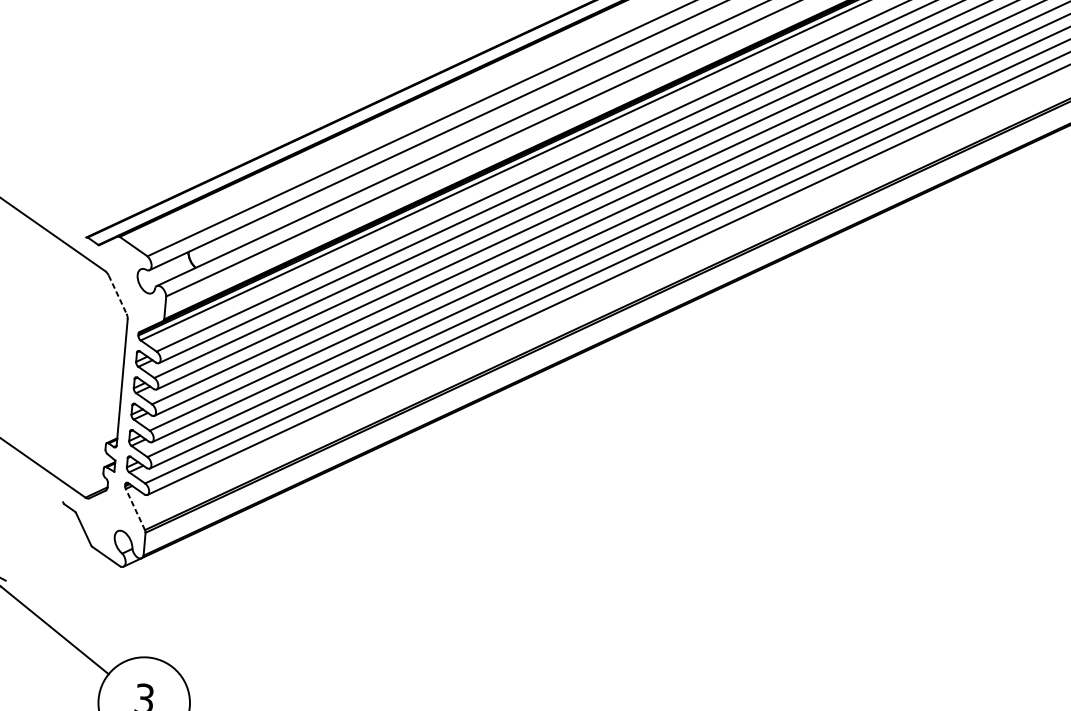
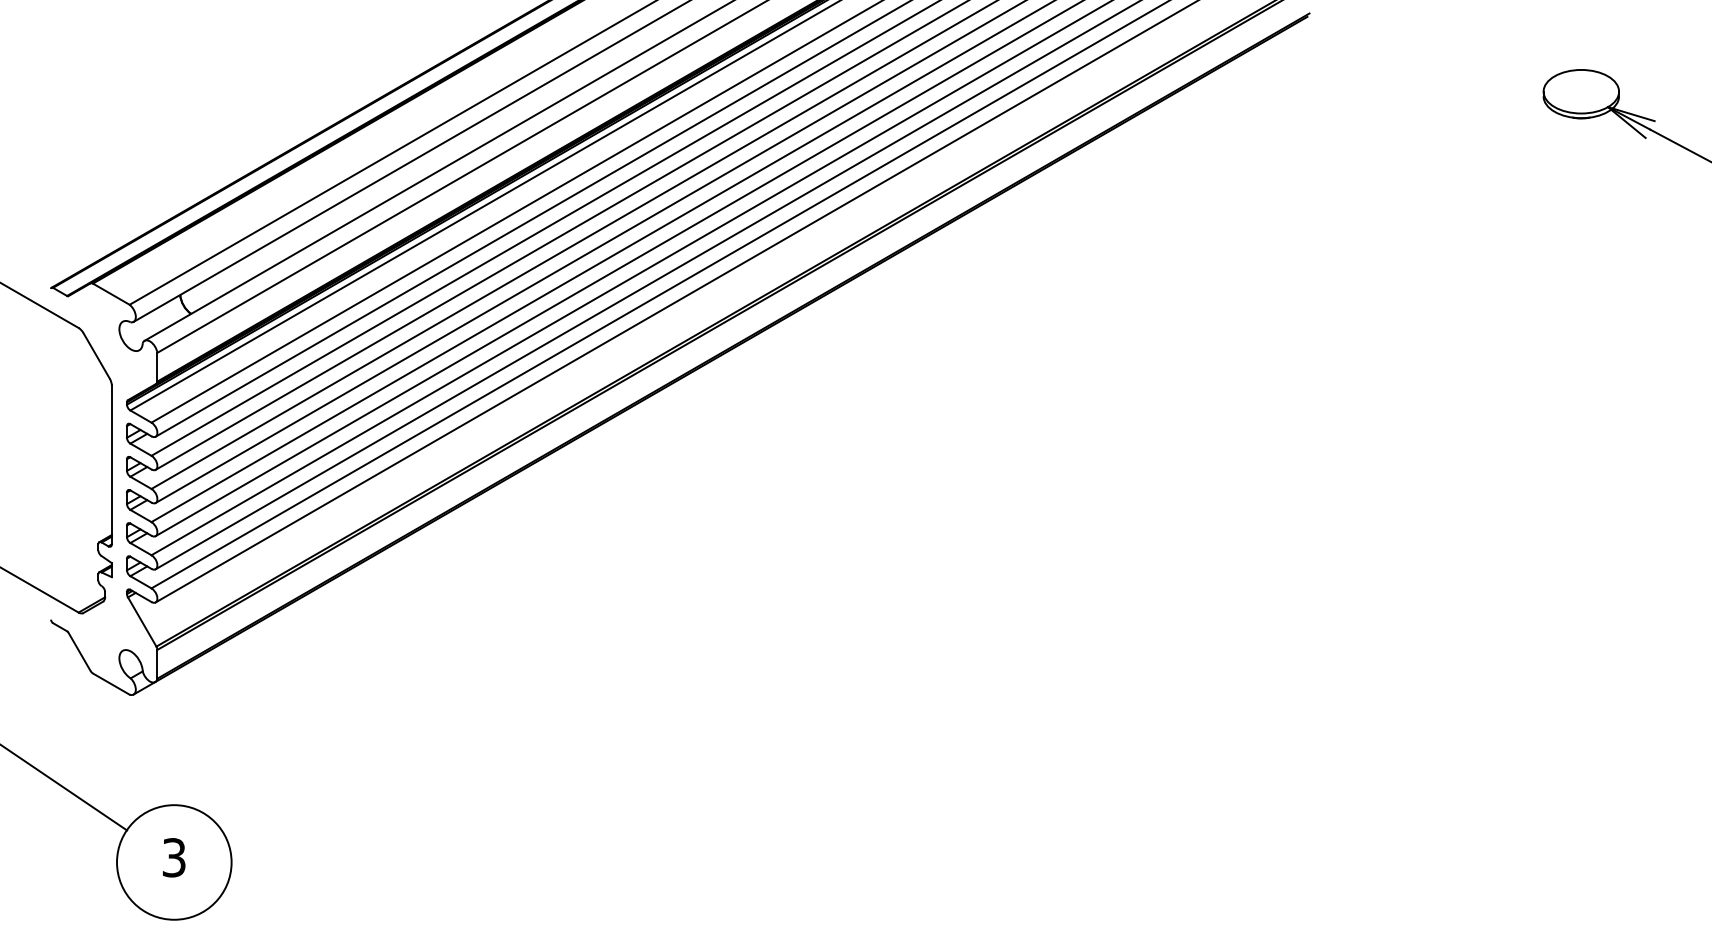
line: (117, 295) -> (96, 356), dashed -> solid
line: (134, 509) -> (141, 621), dashed -> solid

